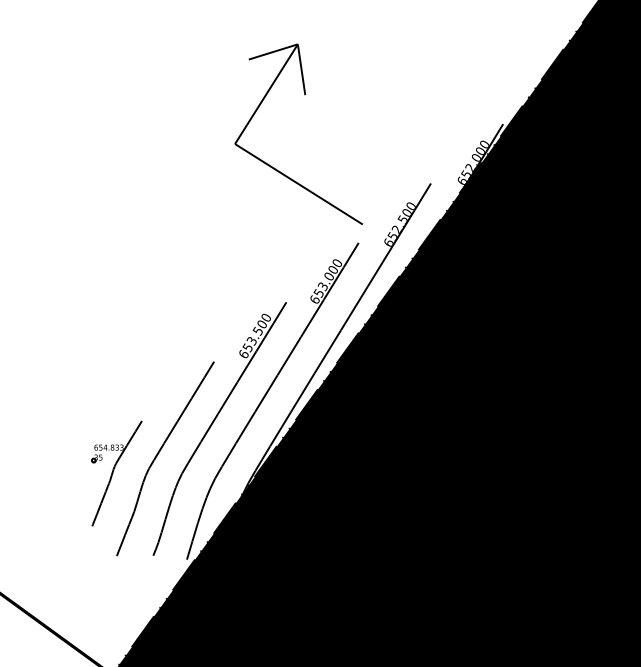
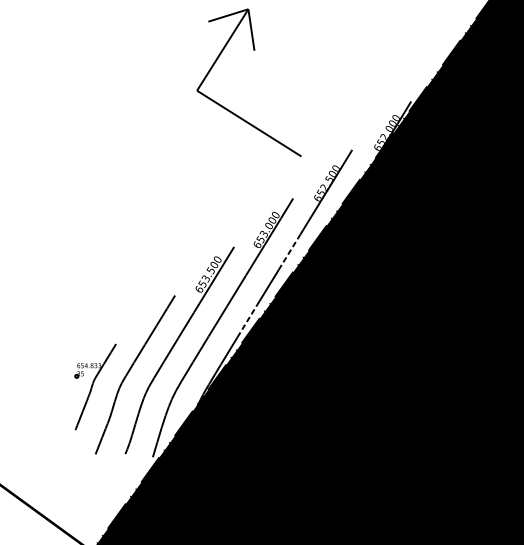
part: (304, 95) -> (253, 51), moved
line: (354, 308) -> (289, 252), solid -> dashed
line: (302, 392) -> (247, 320), solid -> dashed

